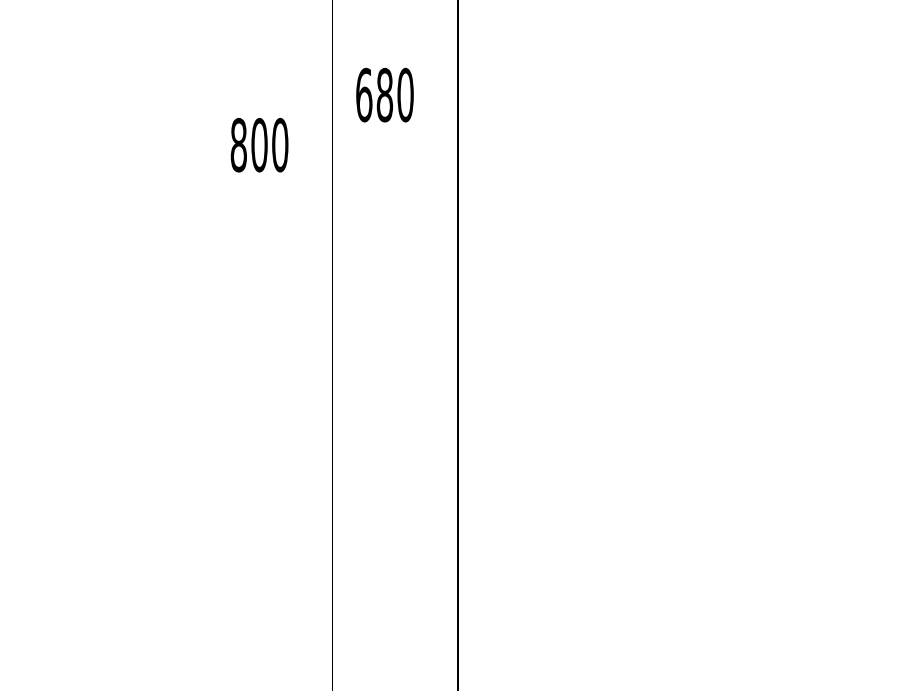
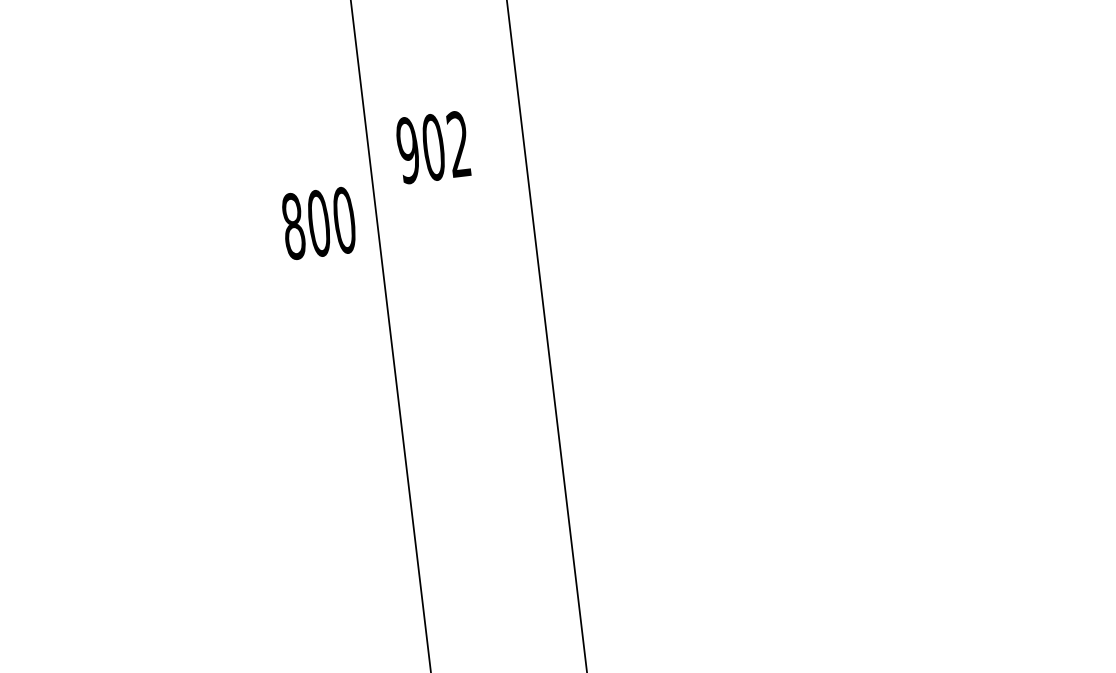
text: (384, 94) -> (433, 146), 680 -> 902
text: (259, 145) -> (319, 223), moved

